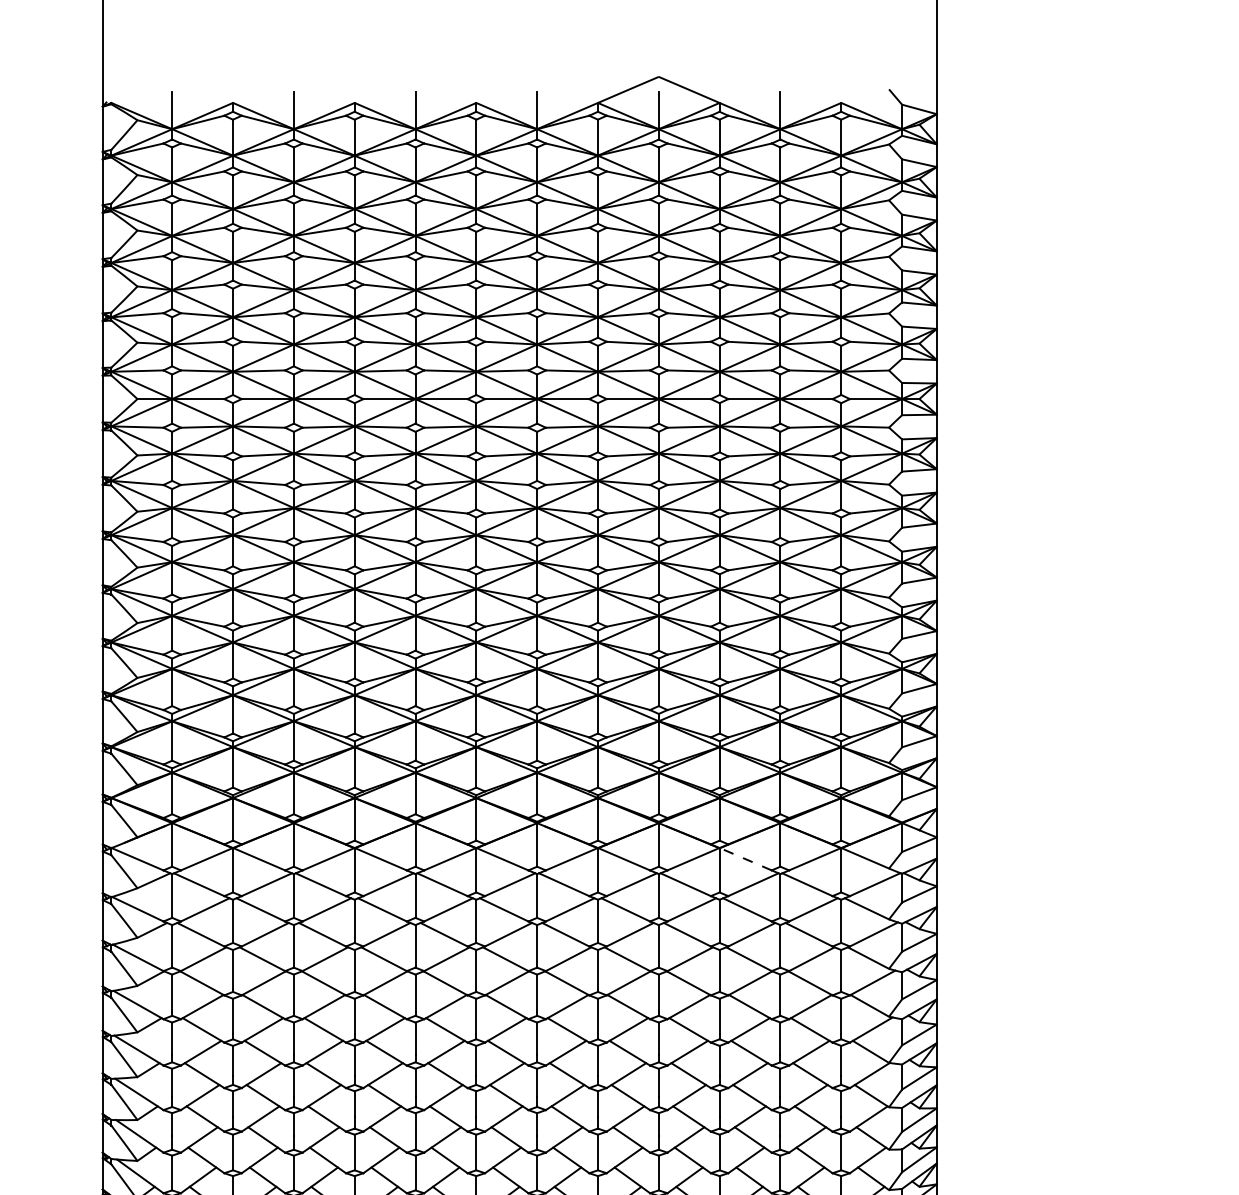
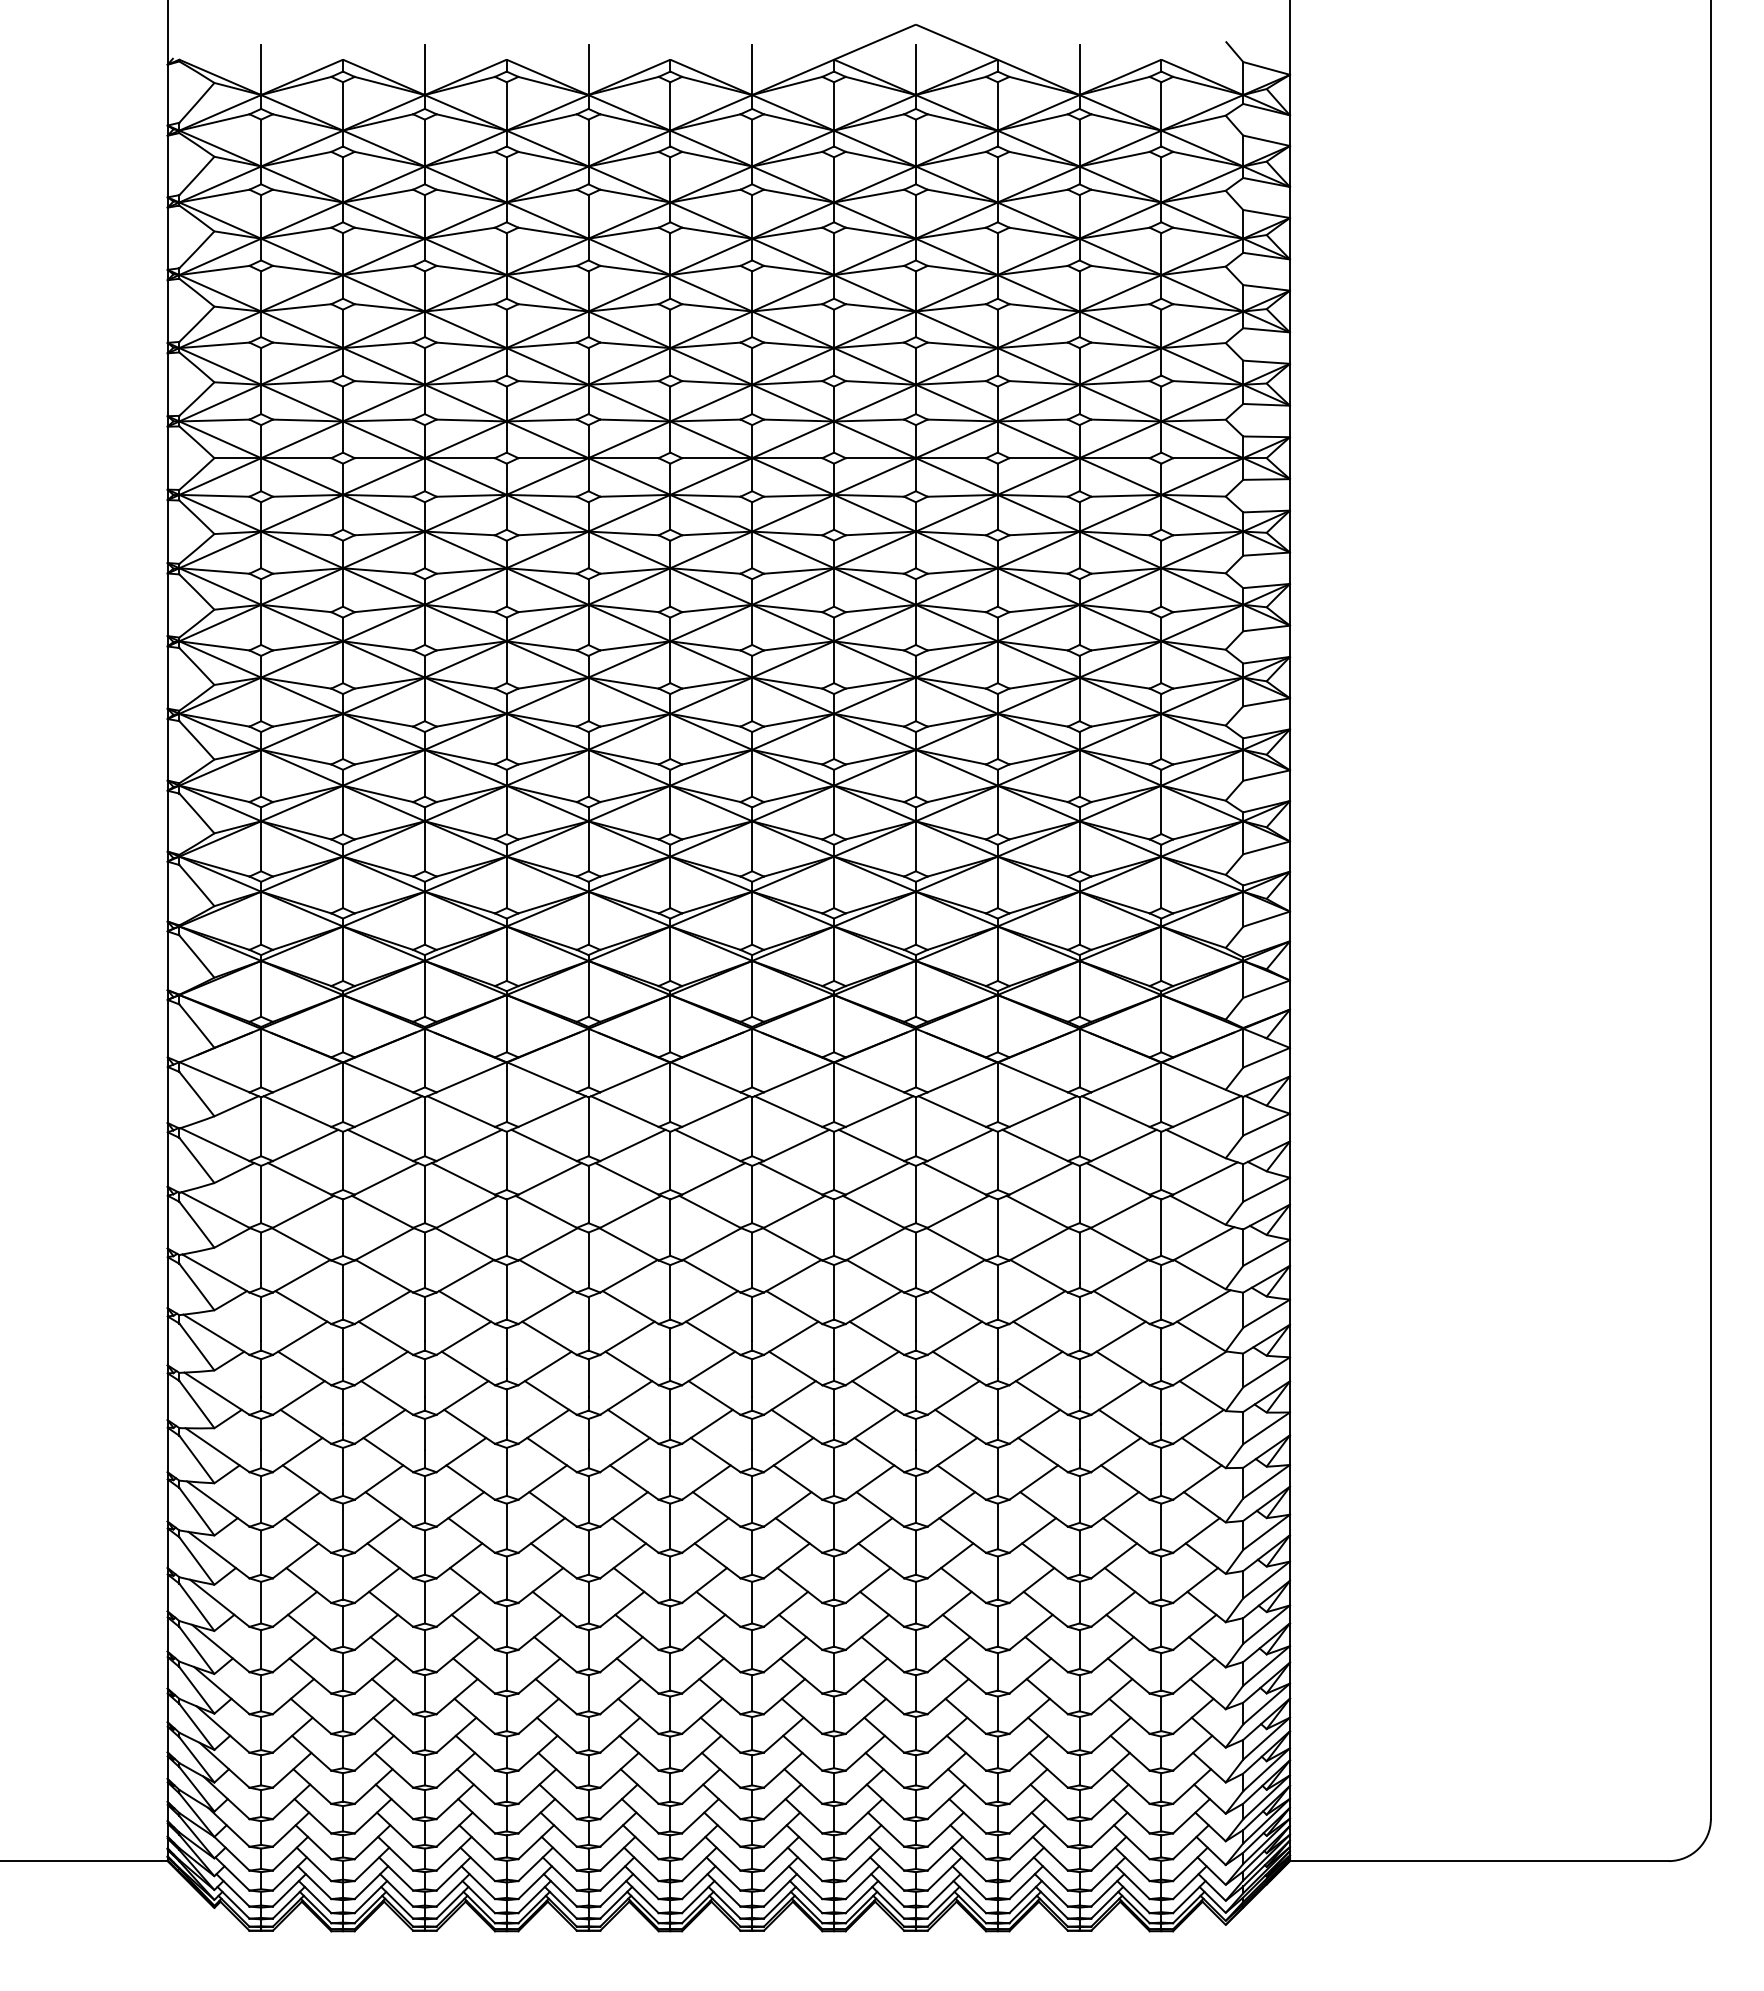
line: (746, 859) -> (1033, 1077), dashed -> solid

